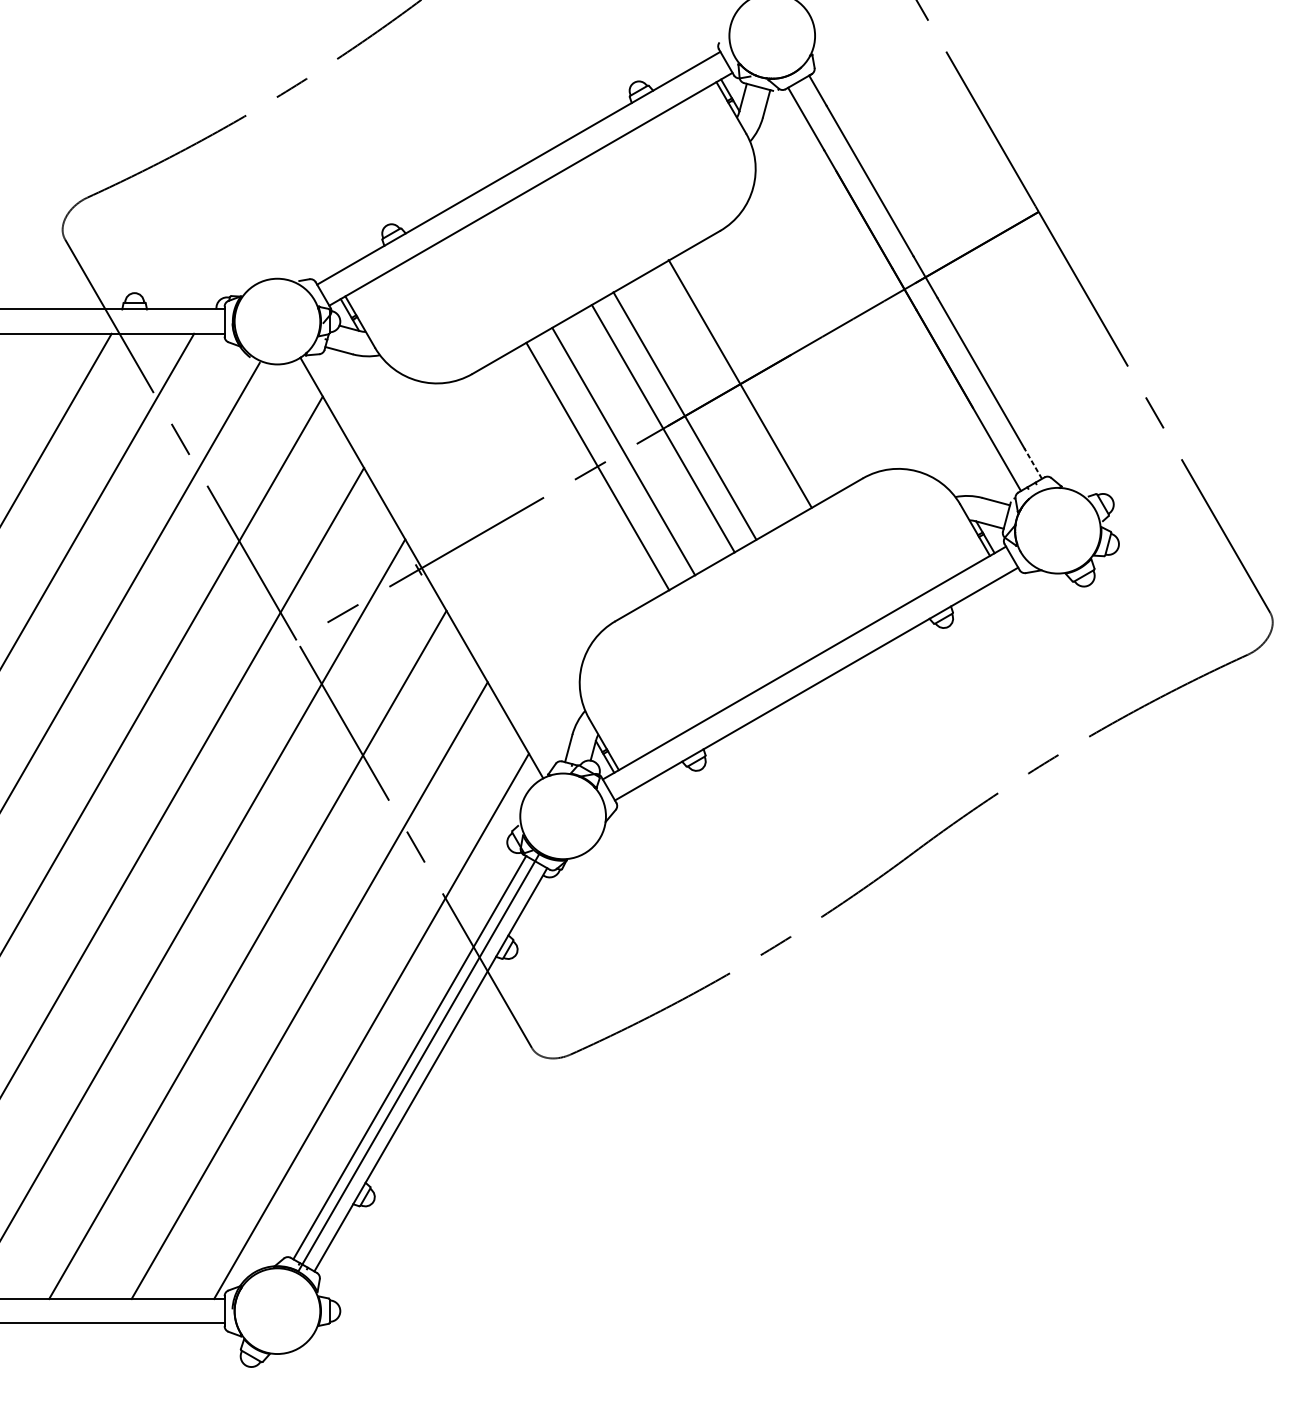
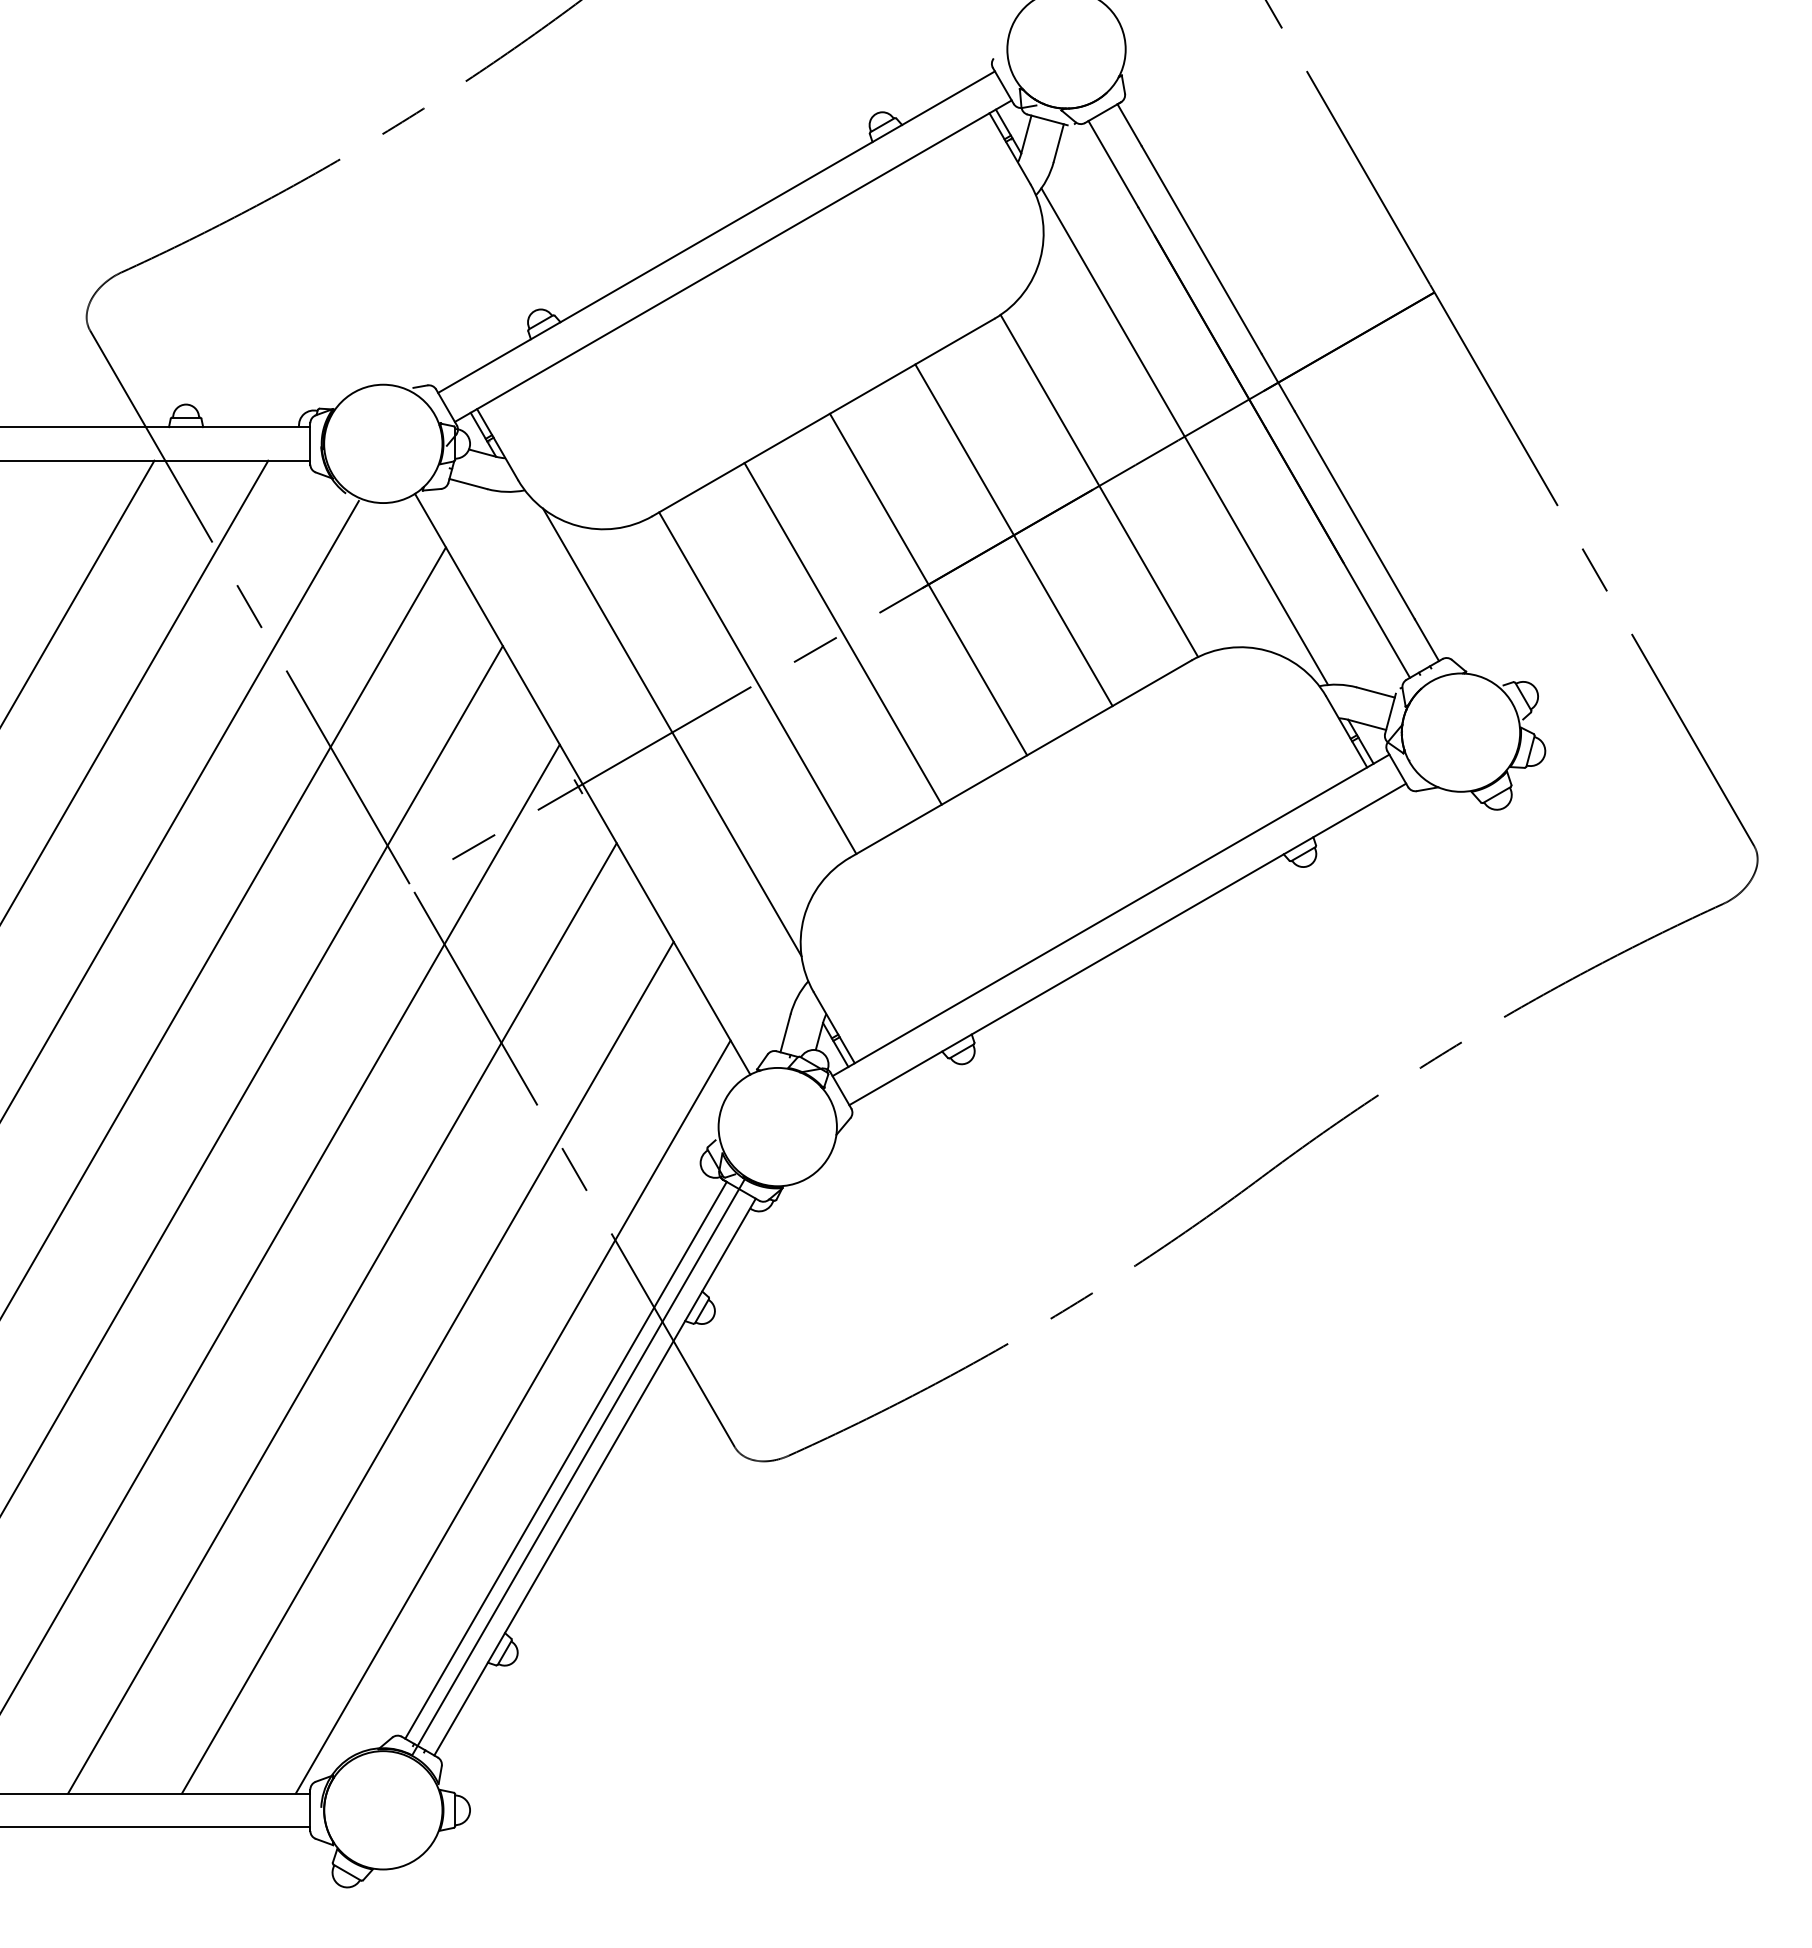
line: (857, 316) -> (1184, 436), added
line: (740, 383) -> (1099, 485), moved
line: (684, 416) -> (1013, 535), moved
line: (662, 428) -> (842, 633), moved
line: (623, 451) -> (928, 584), moved
line: (1032, 463) -> (1426, 639), dashed -> solid
line: (597, 466) -> (757, 682), moved
line: (486, 530) -> (672, 732), added

